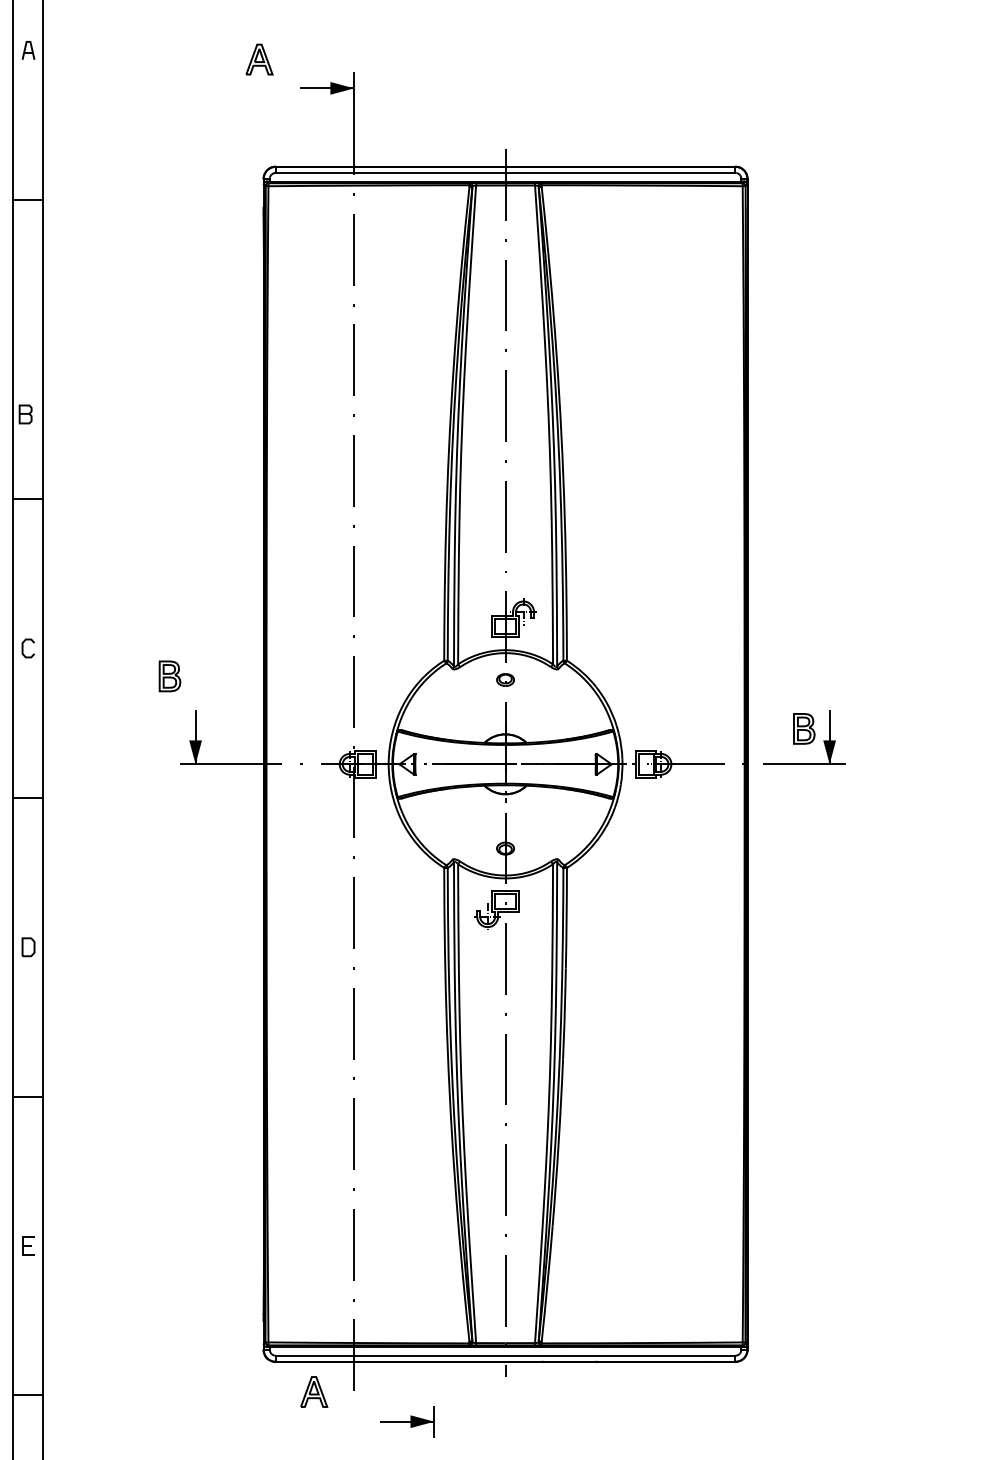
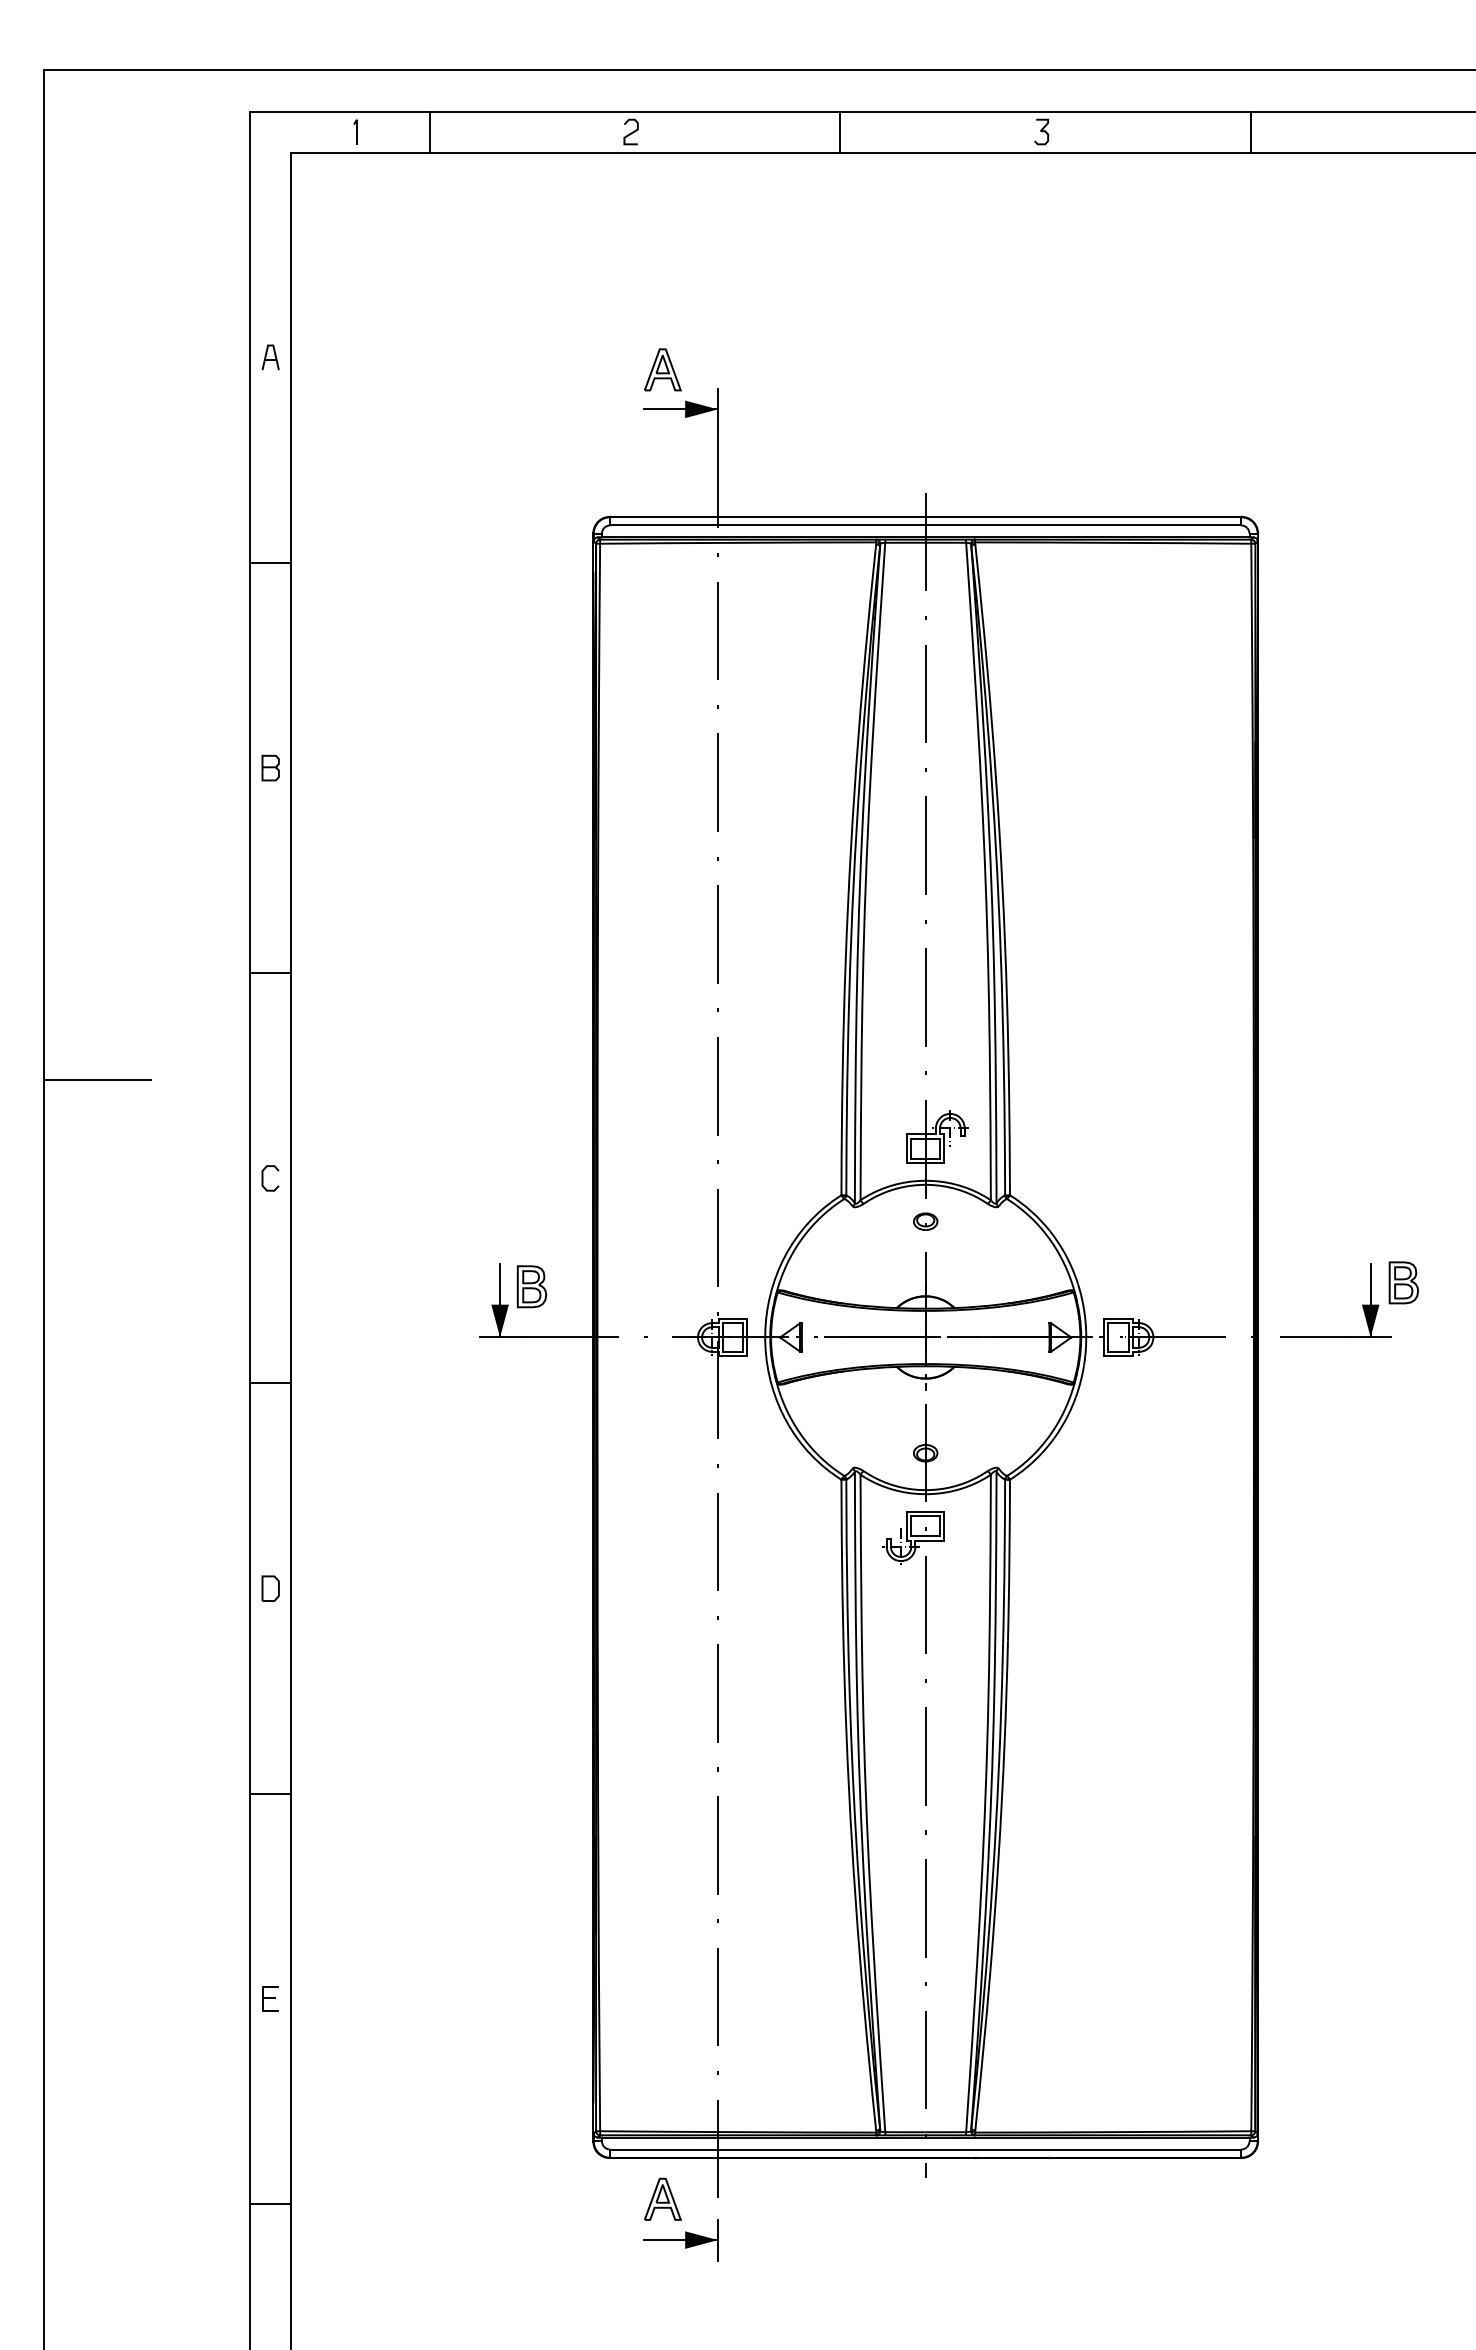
part: (259, 59) -> (662, 369), moved
curve: (25, 414) -> (270, 767), moved
part: (169, 676) -> (531, 1286), moved
part: (804, 728) -> (1403, 1282), moved
part: (407, 1421) -> (680, 2240), moved

